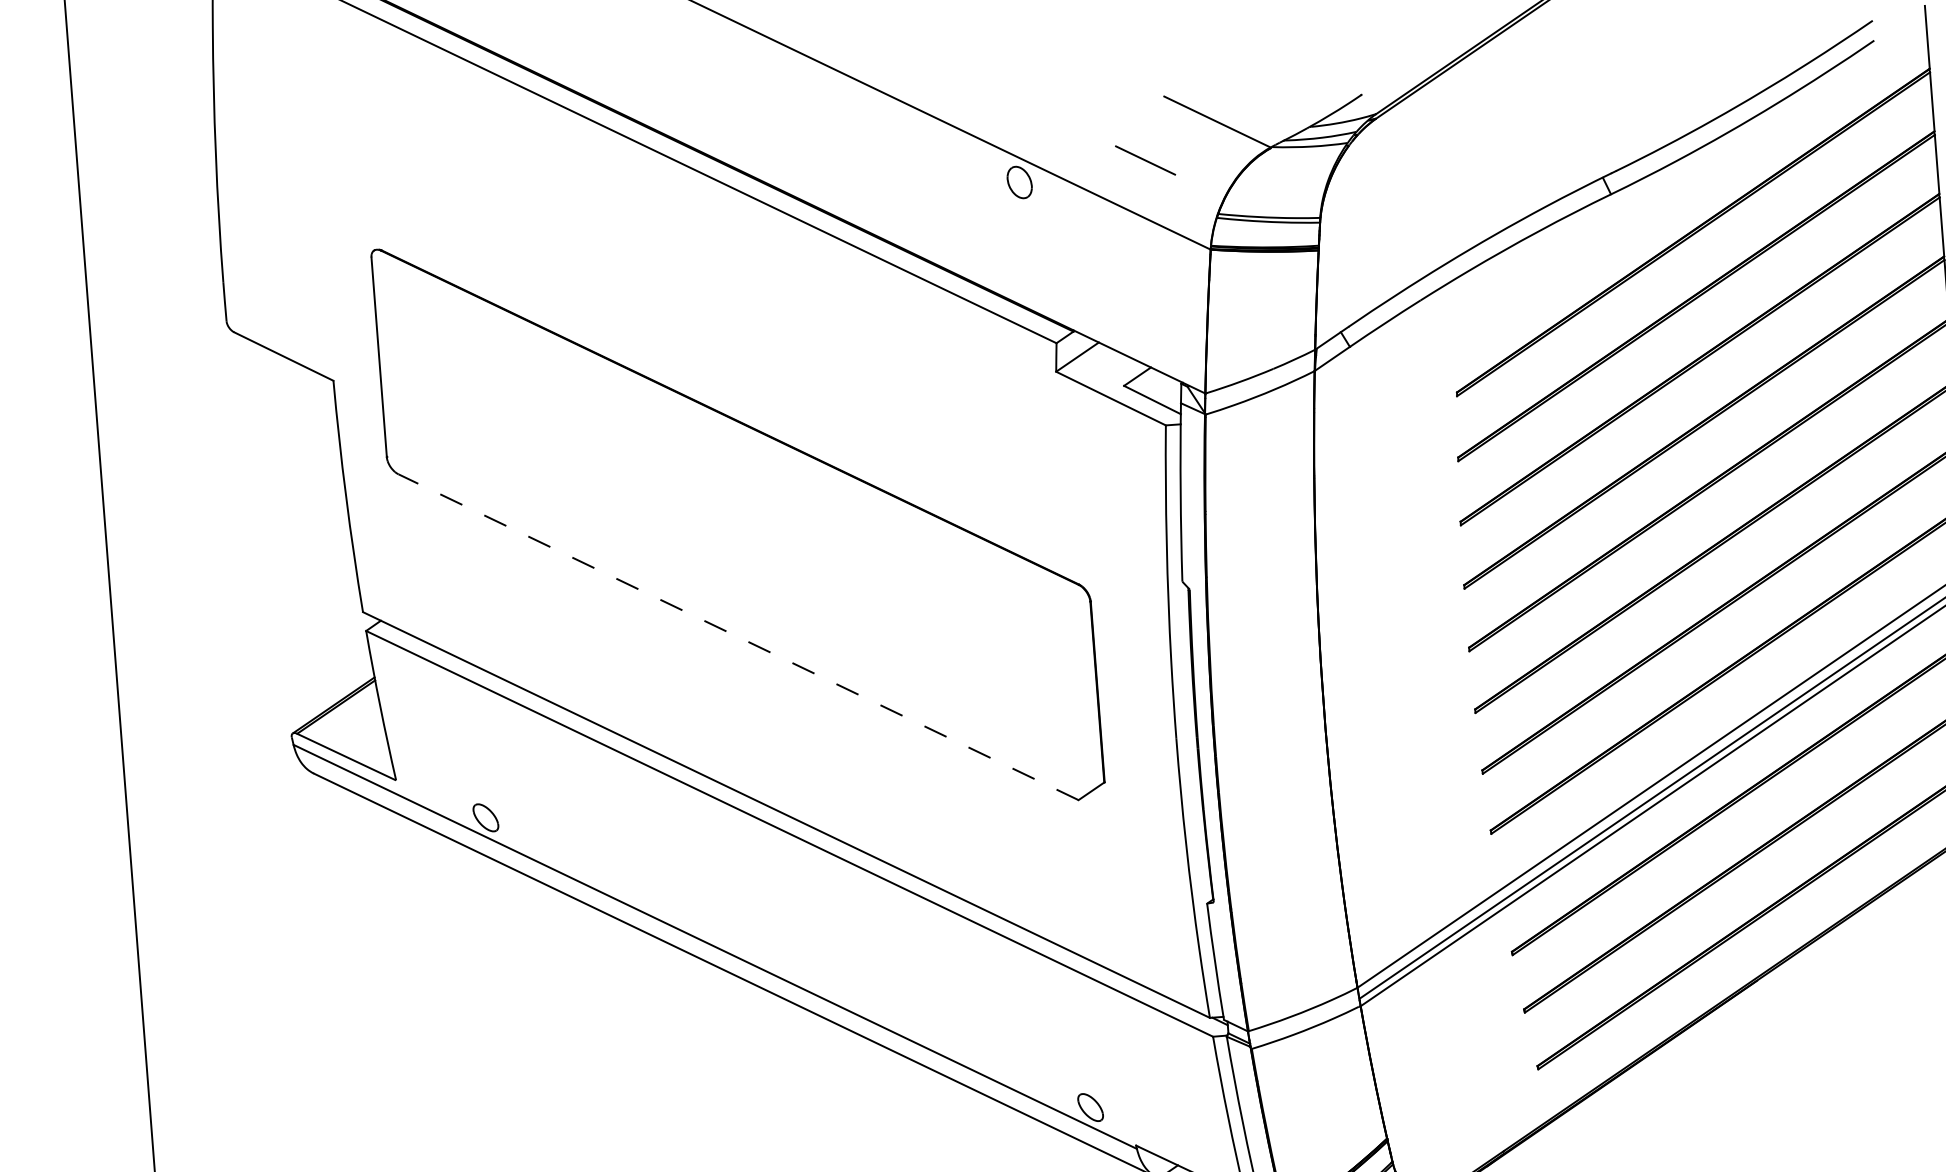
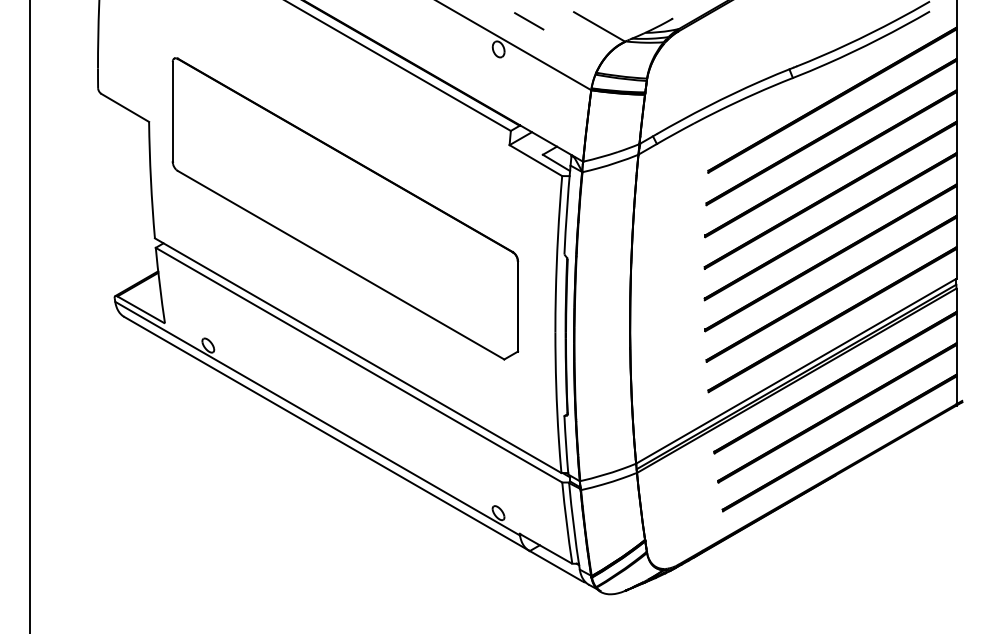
line: (1146, 160) -> (529, 21), moved
line: (737, 637) -> (340, 265), dashed -> solid

